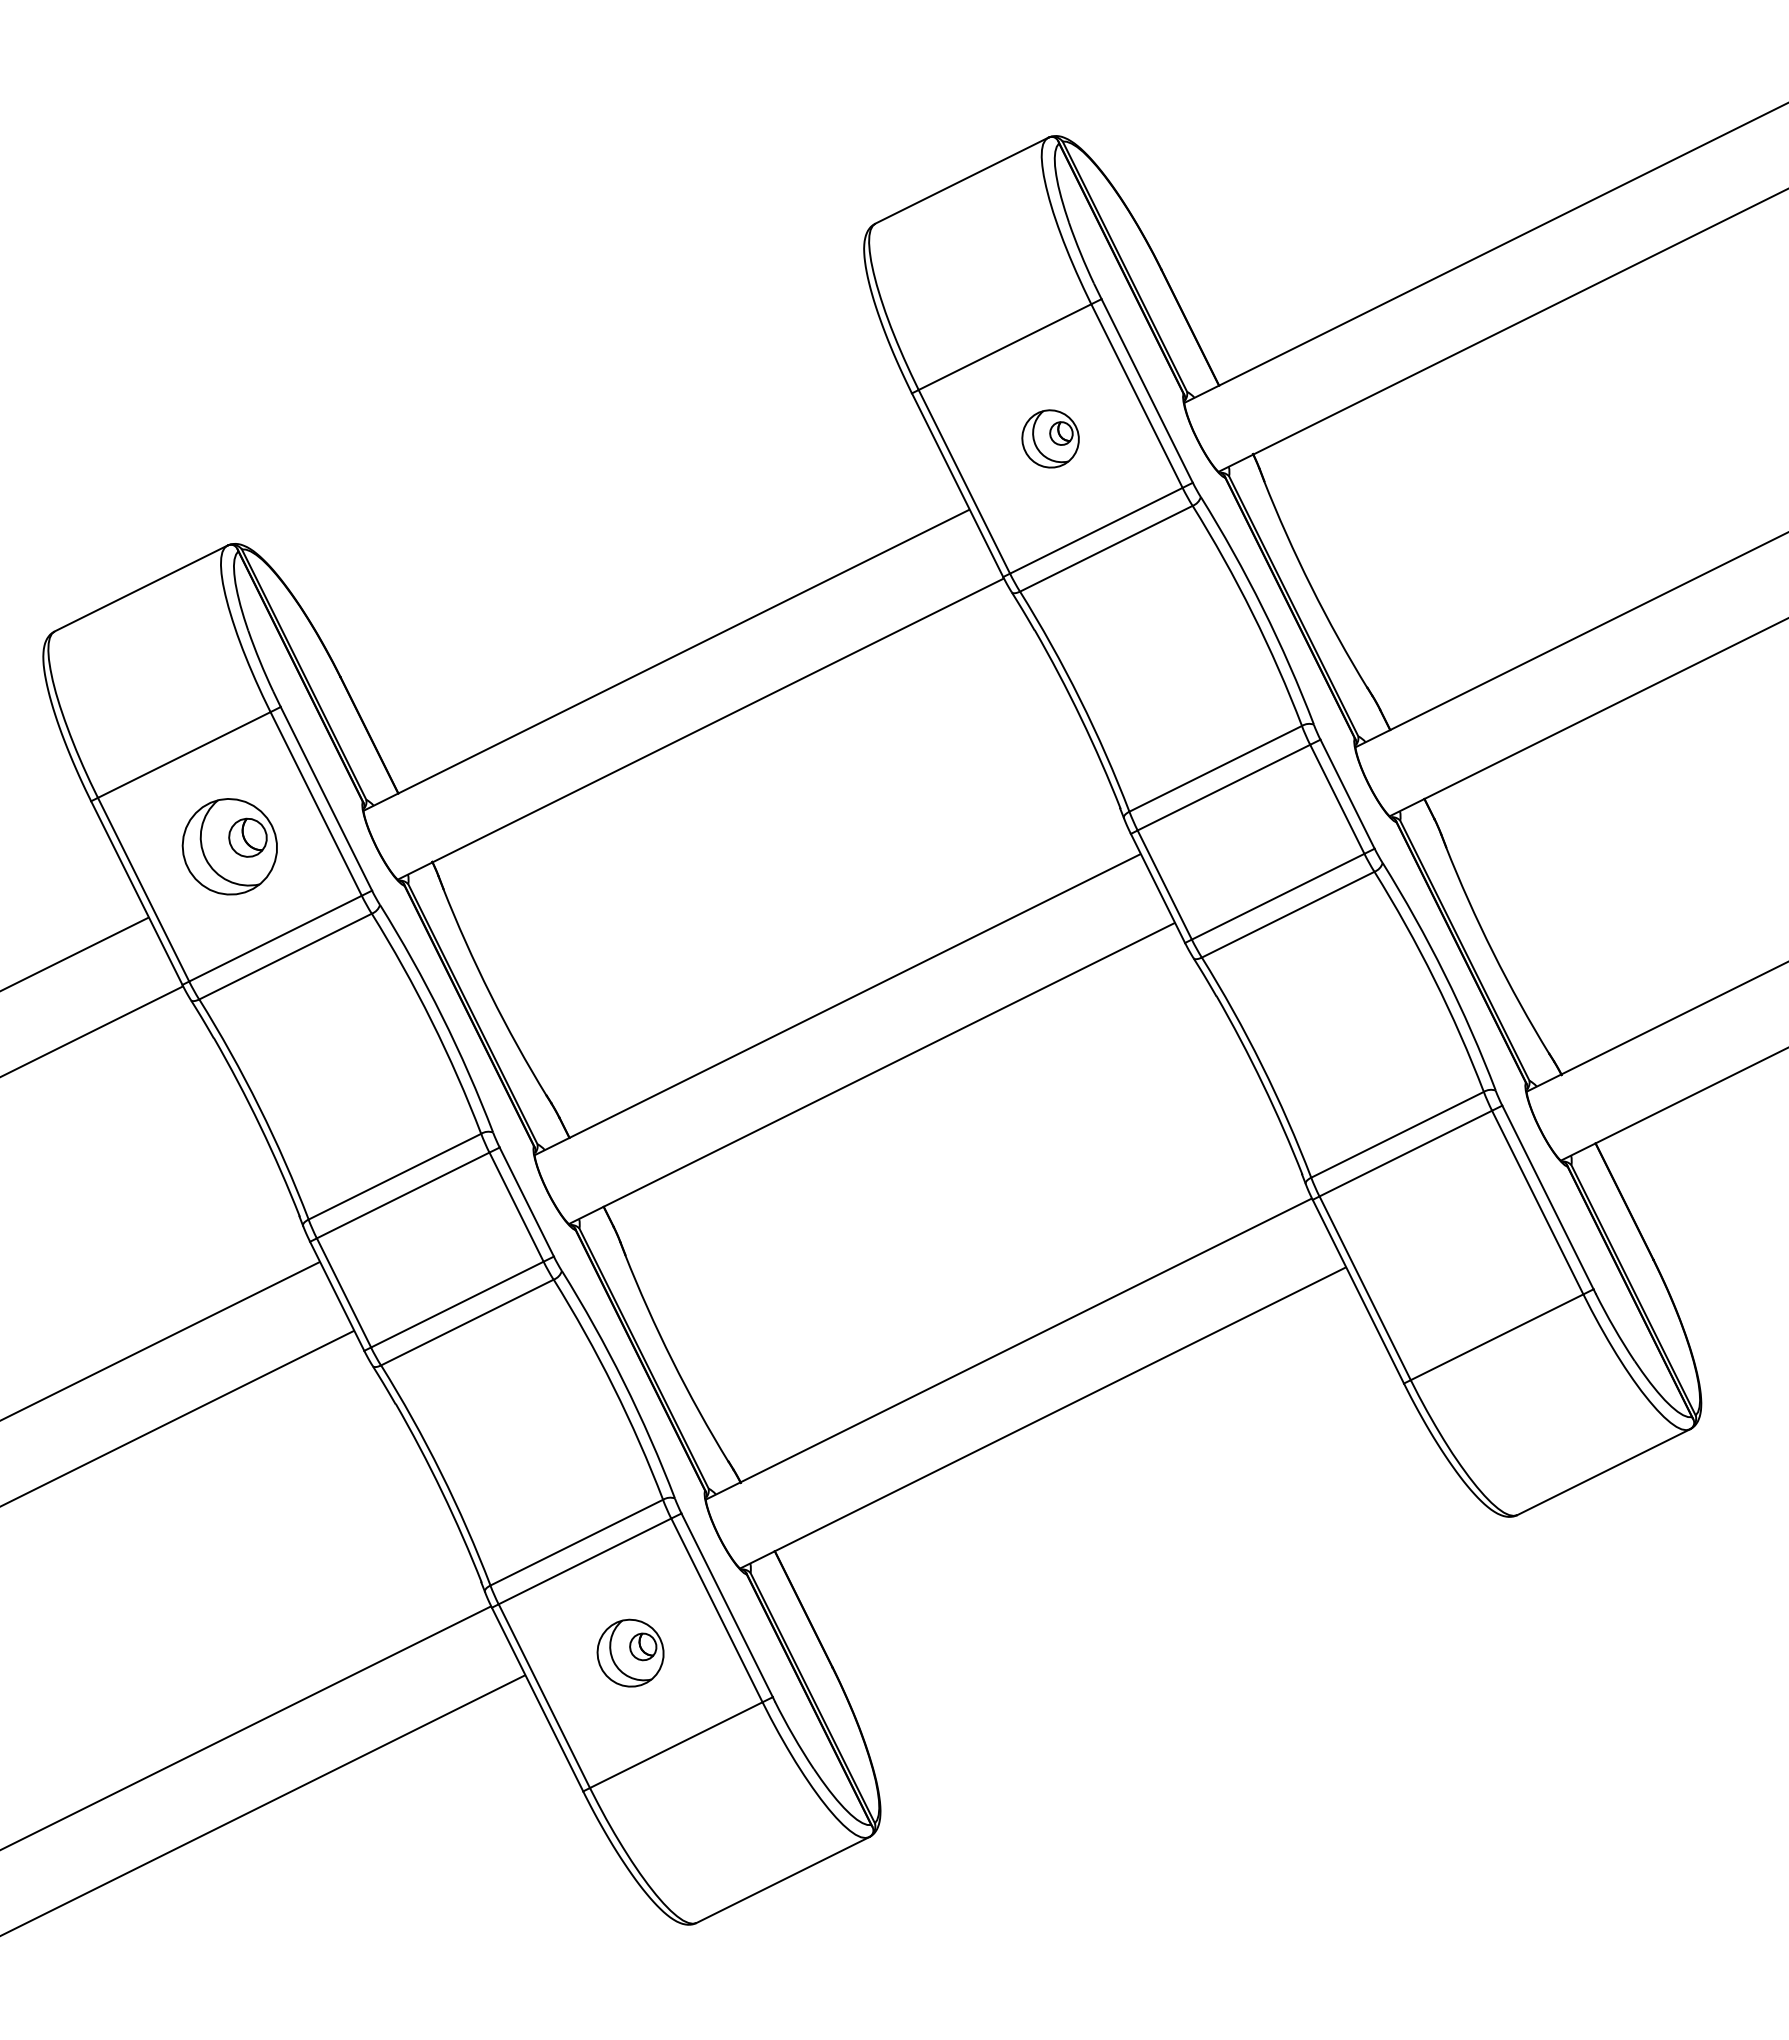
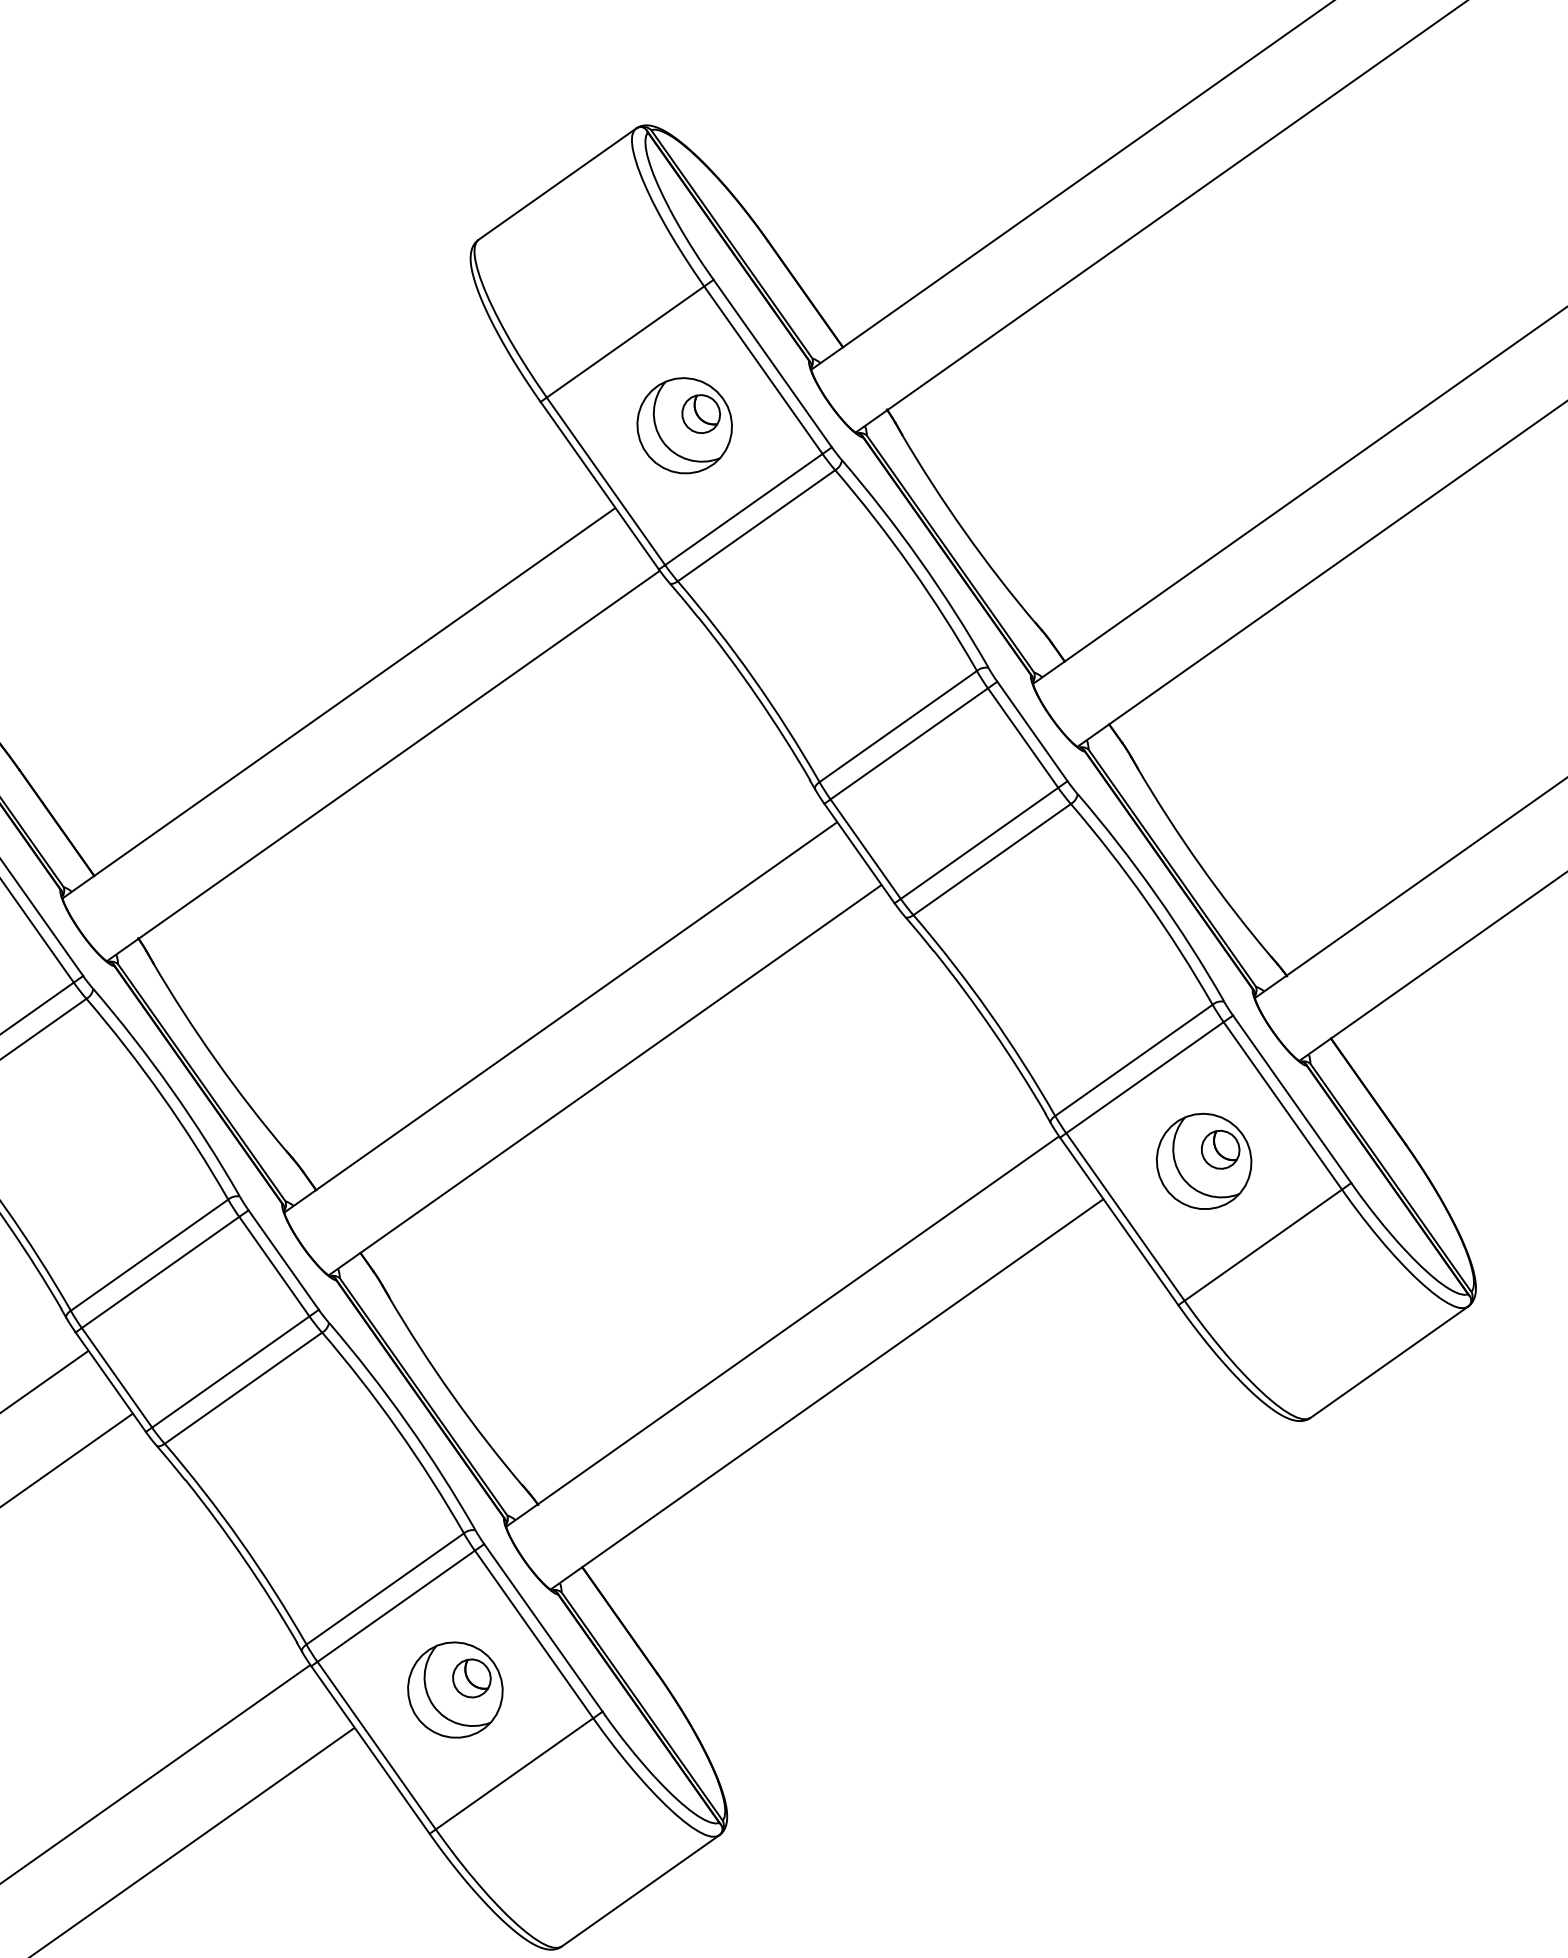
part: (1050, 438) -> (684, 425), size x1.67
part: (1451, 1244) -> (1204, 1160), added
part: (630, 1652) -> (455, 1689), size x1.43

